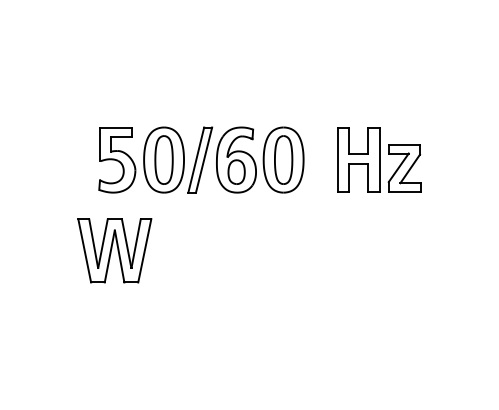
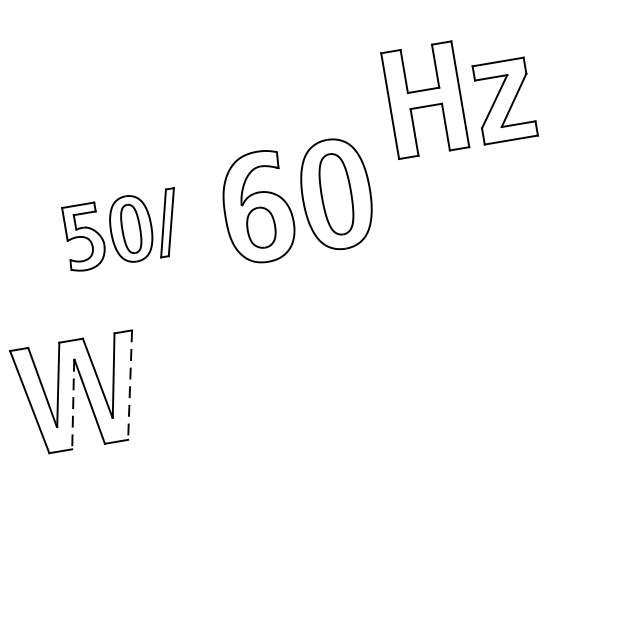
part: (155, 159) -> (122, 229), size x0.6
part: (379, 159) -> (460, 93), moved
line: (144, 251) -> (129, 386), solid -> dashed
line: (109, 257) -> (73, 406), solid -> dashed

